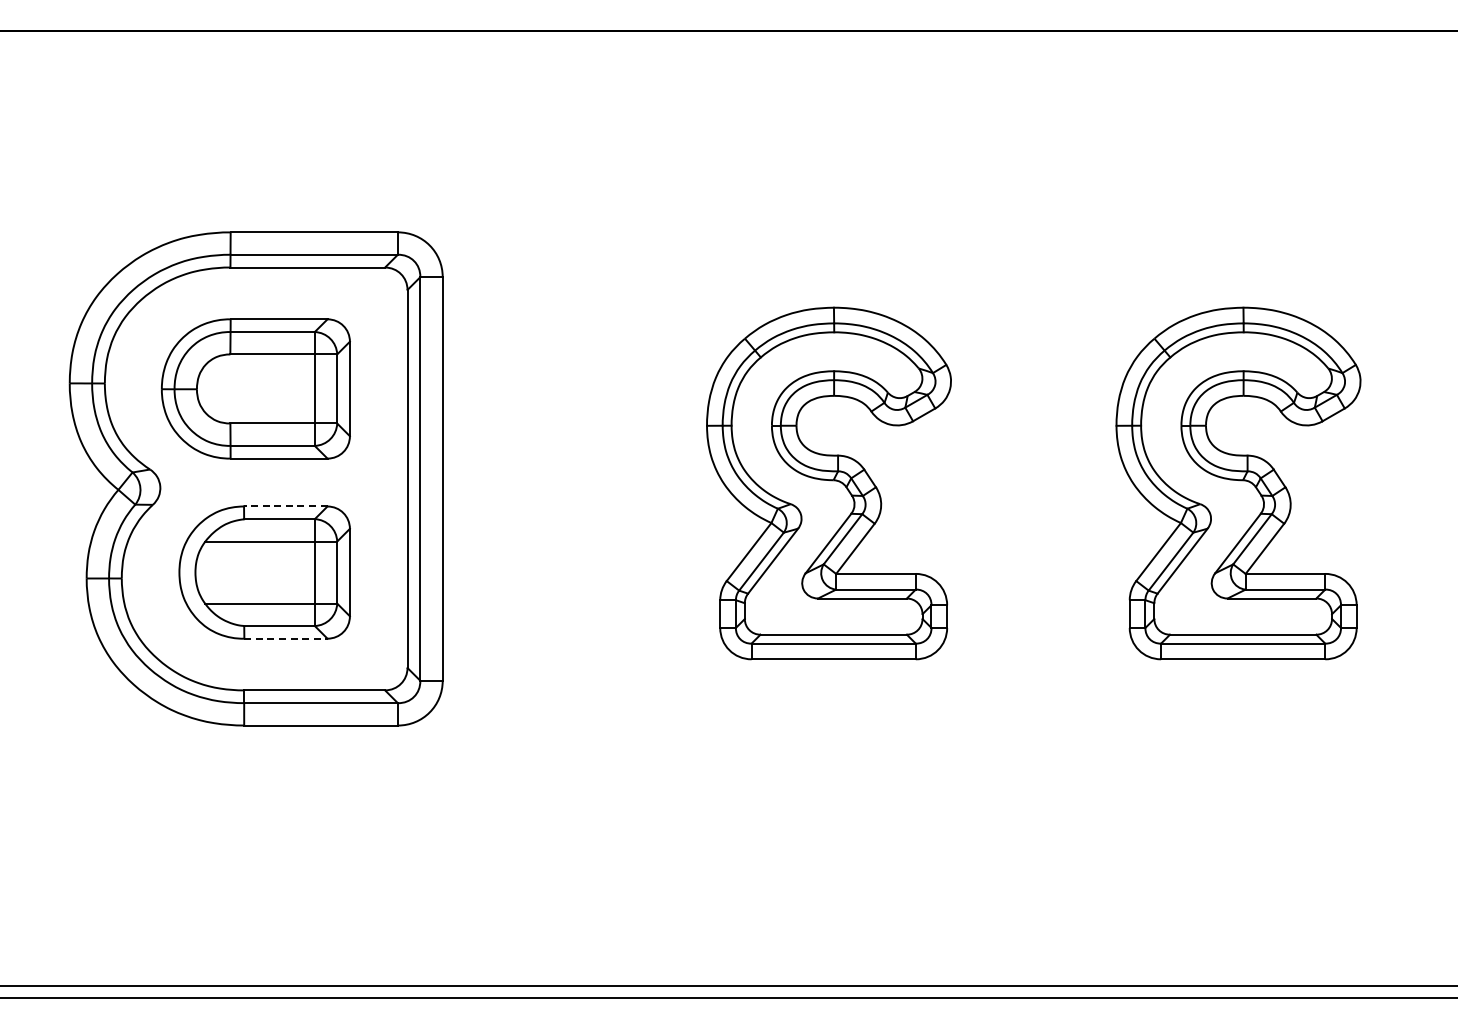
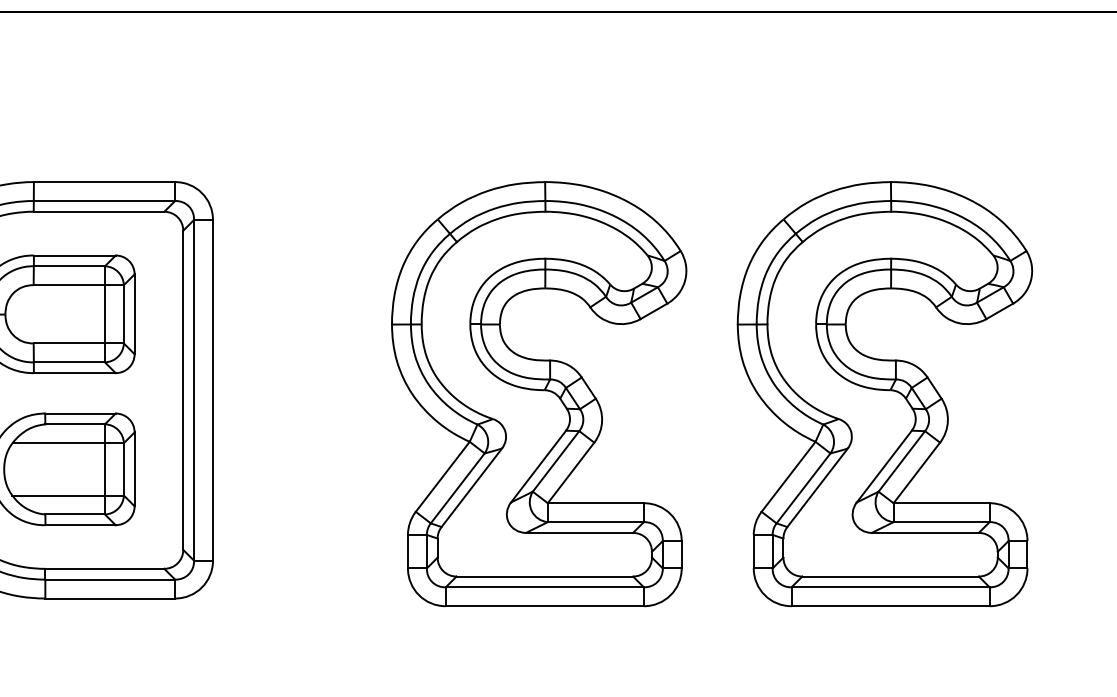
part: (828, 483) -> (538, 394), size x1.43
part: (1238, 483) -> (884, 394), size x1.43
line: (285, 506) -> (80, 413), dashed -> solid
line: (285, 638) -> (80, 525), dashed -> solid

